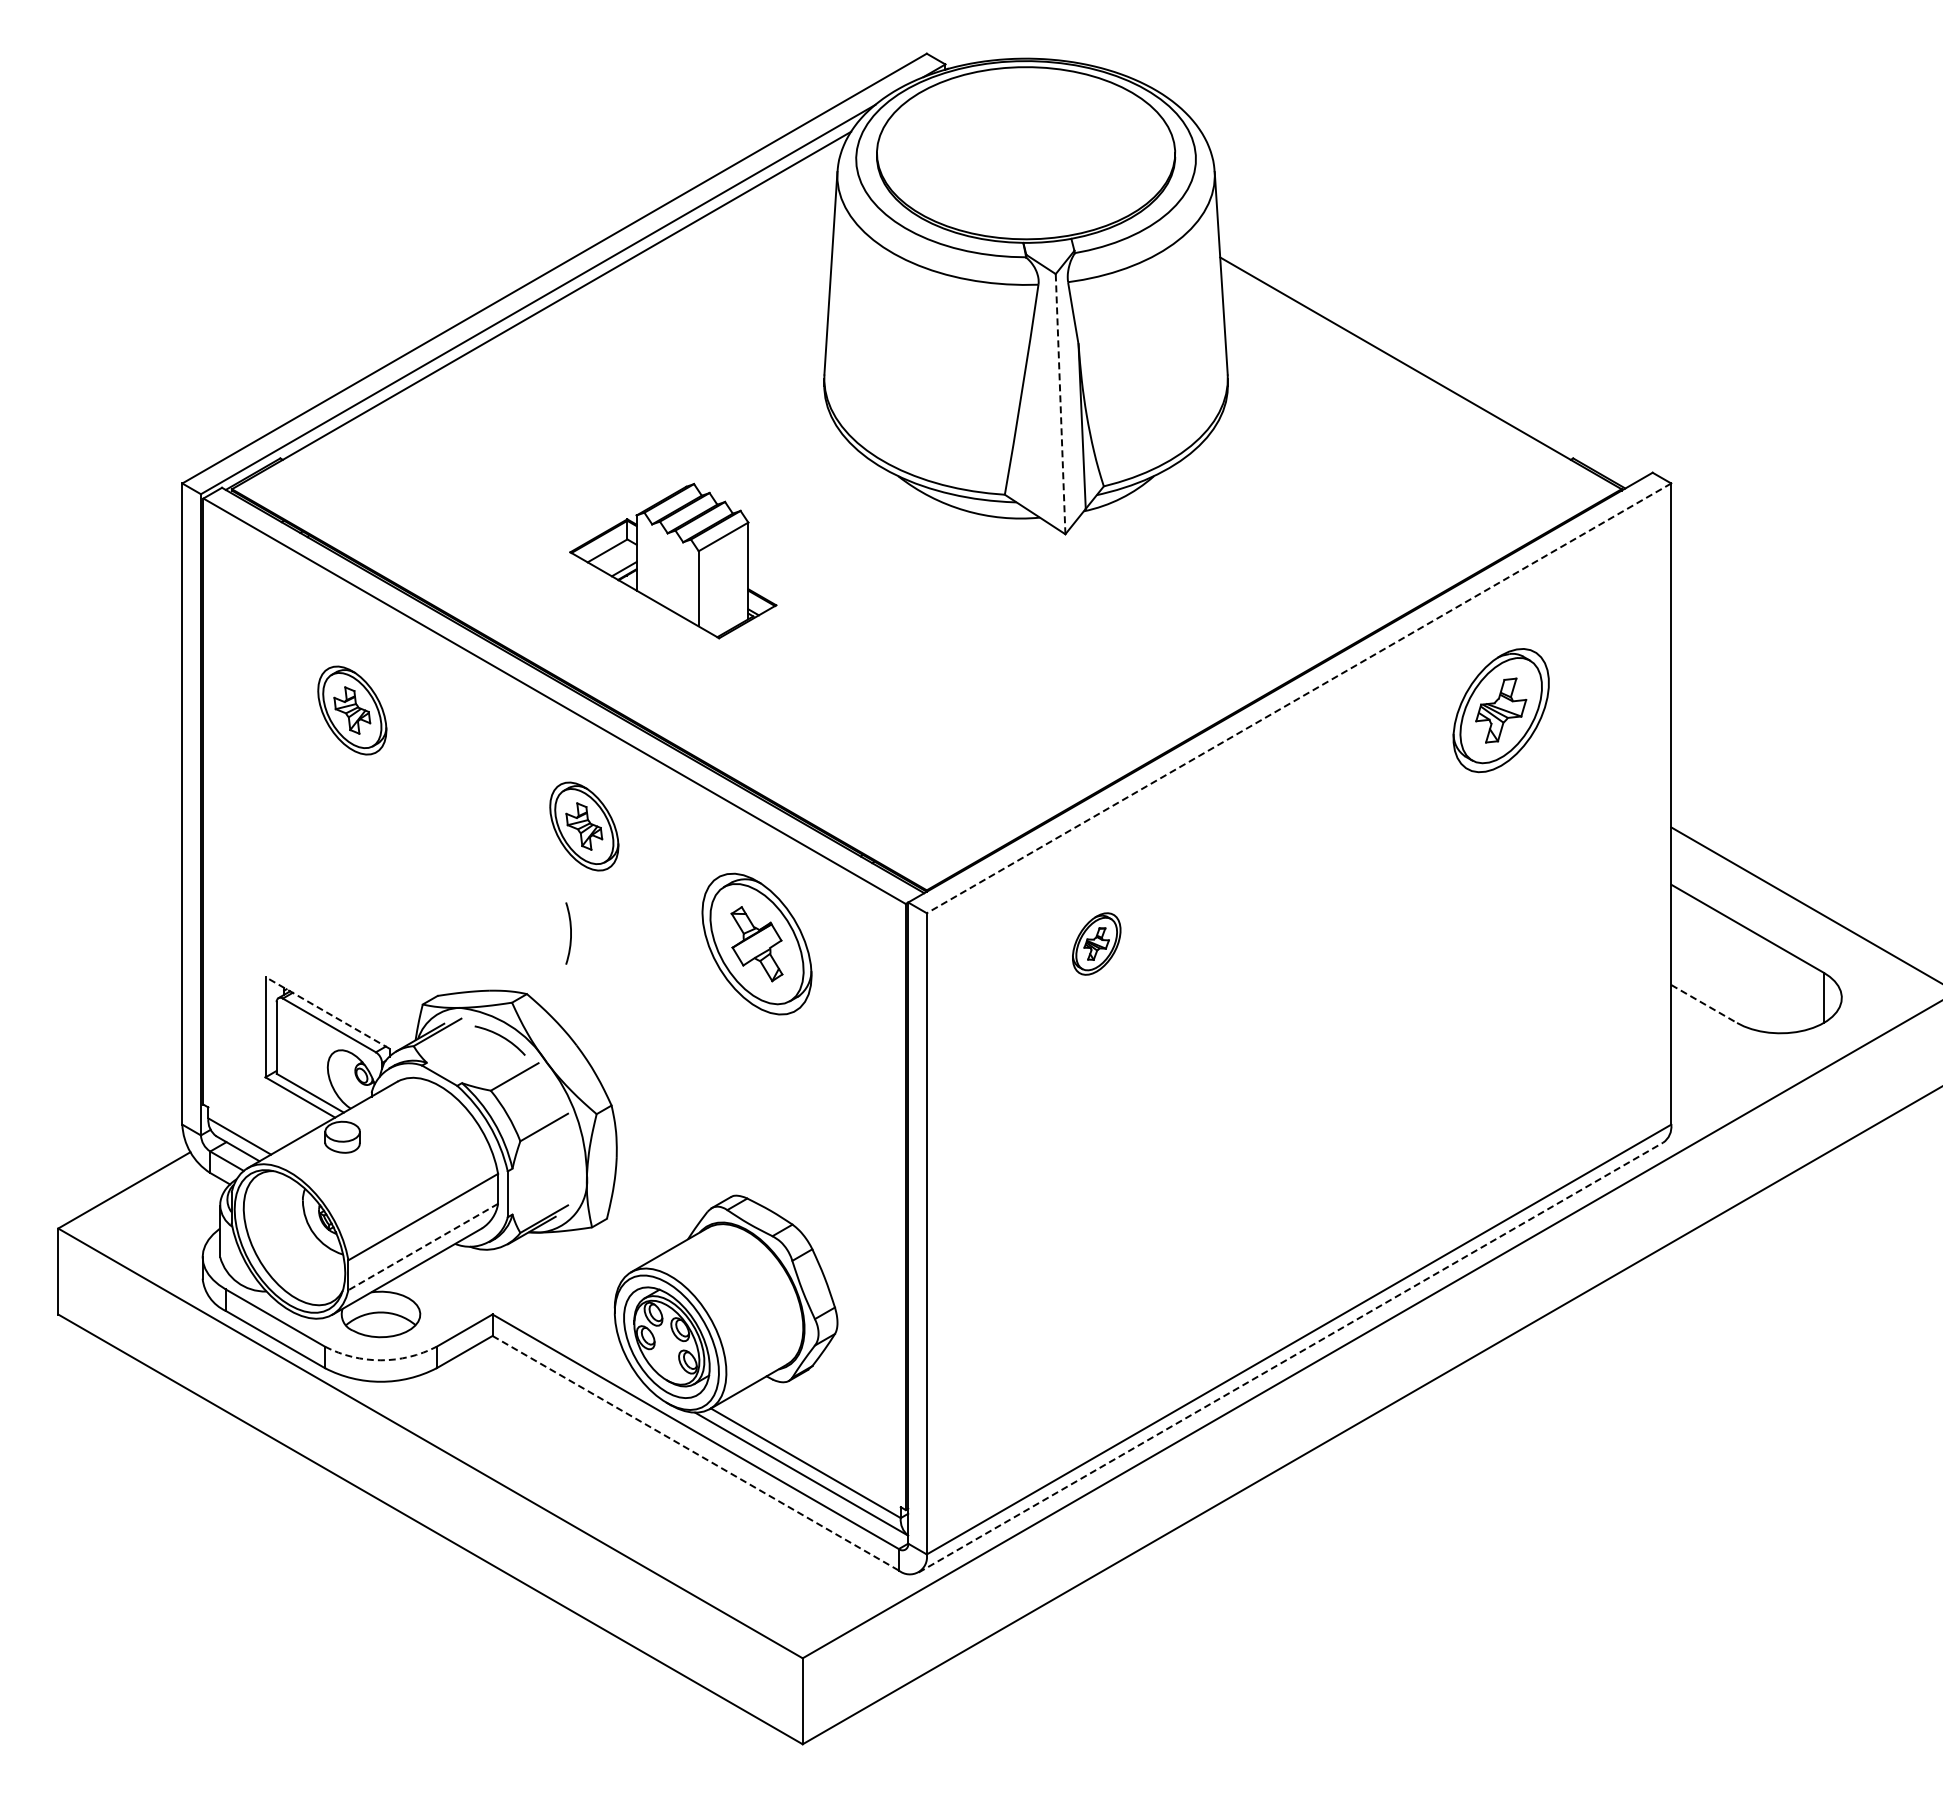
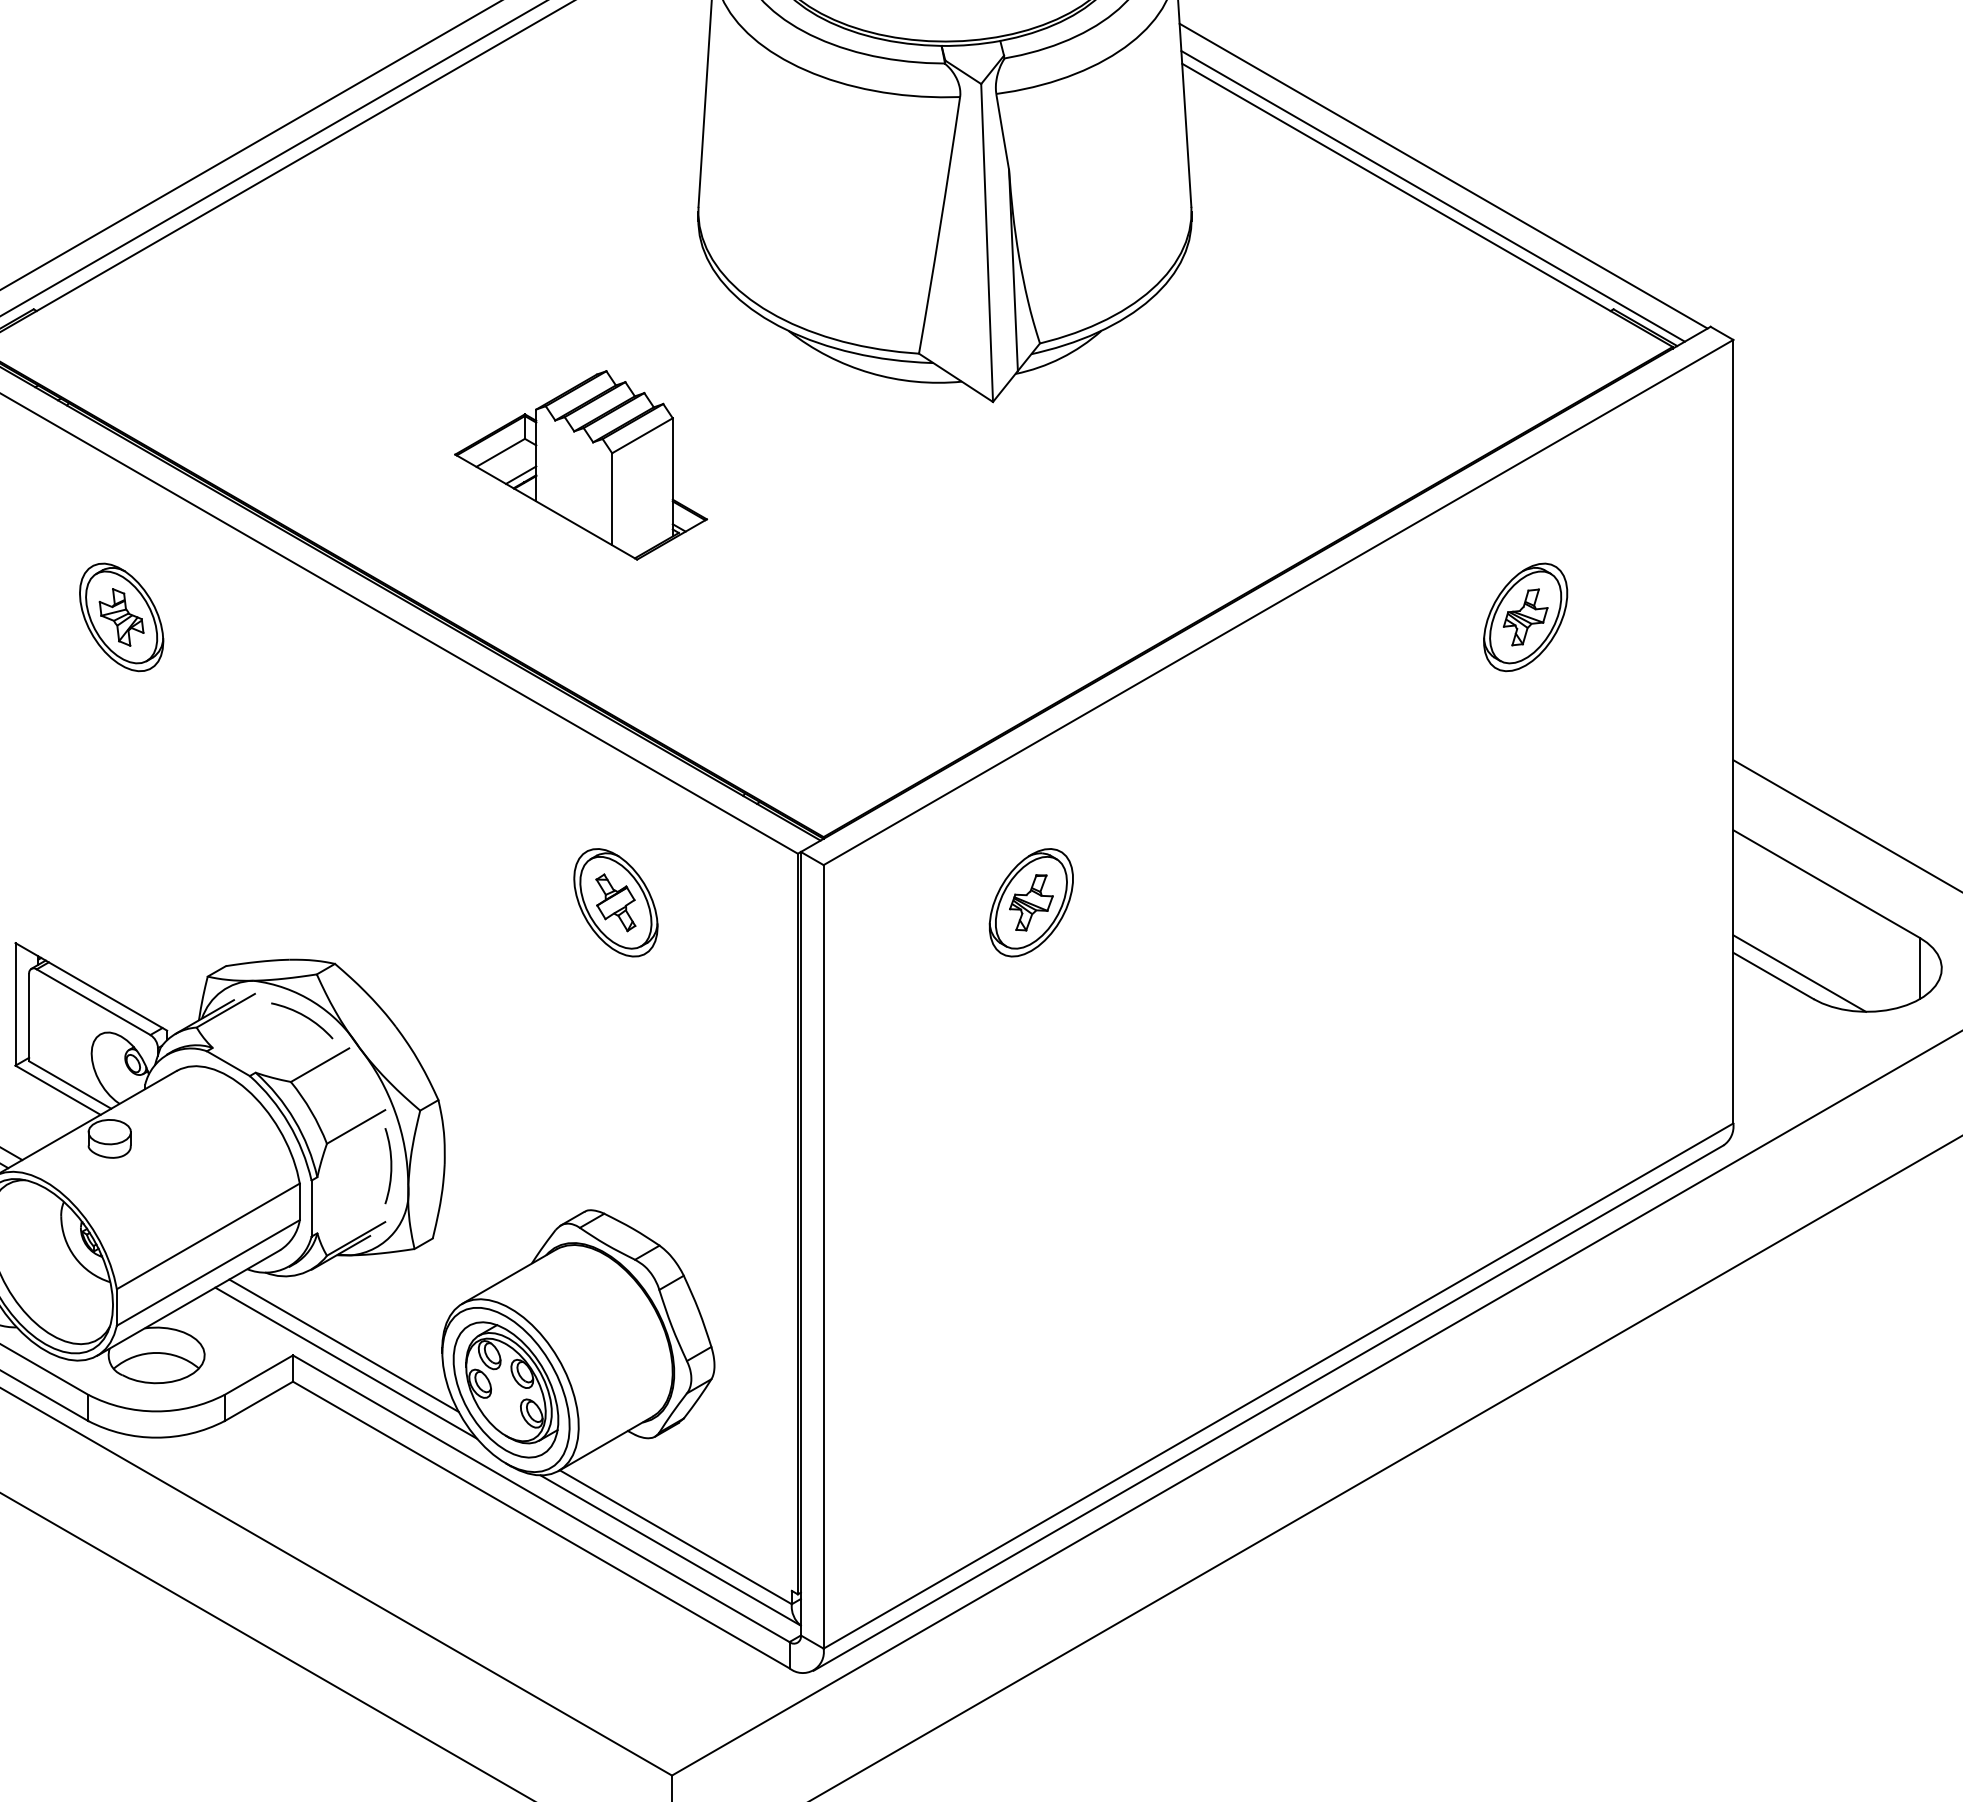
line: (1434, 349) -> (1444, 176), added
line: (1425, 365) -> (1433, 195), added
line: (1060, 403) -> (987, 242), dashed -> solid
part: (673, 560) -> (581, 464), moved
line: (1299, 698) -> (1279, 602), dashed -> solid
part: (1501, 710) -> (1525, 617), size x0.71
part: (584, 826) -> (405, 759), removed
arc: (570, 933) -> (390, 1166), moved
part: (756, 943) -> (615, 902), size x0.62
part: (1096, 943) -> (1031, 902), size x1.43
line: (1725, 1001) -> (1799, 972), added
line: (1704, 1003) -> (1773, 975), dashed -> solid
line: (327, 1012) -> (91, 986), dashed -> solid
line: (422, 1247) -> (207, 1273), dashed -> solid
line: (534, 1306) -> (344, 1345), added
line: (536, 1320) -> (346, 1362), added
line: (1290, 1357) -> (1268, 1407), dashed -> solid
arc: (380, 1360) -> (156, 1411), dashed -> solid
line: (695, 1453) -> (540, 1525), dashed -> solid

